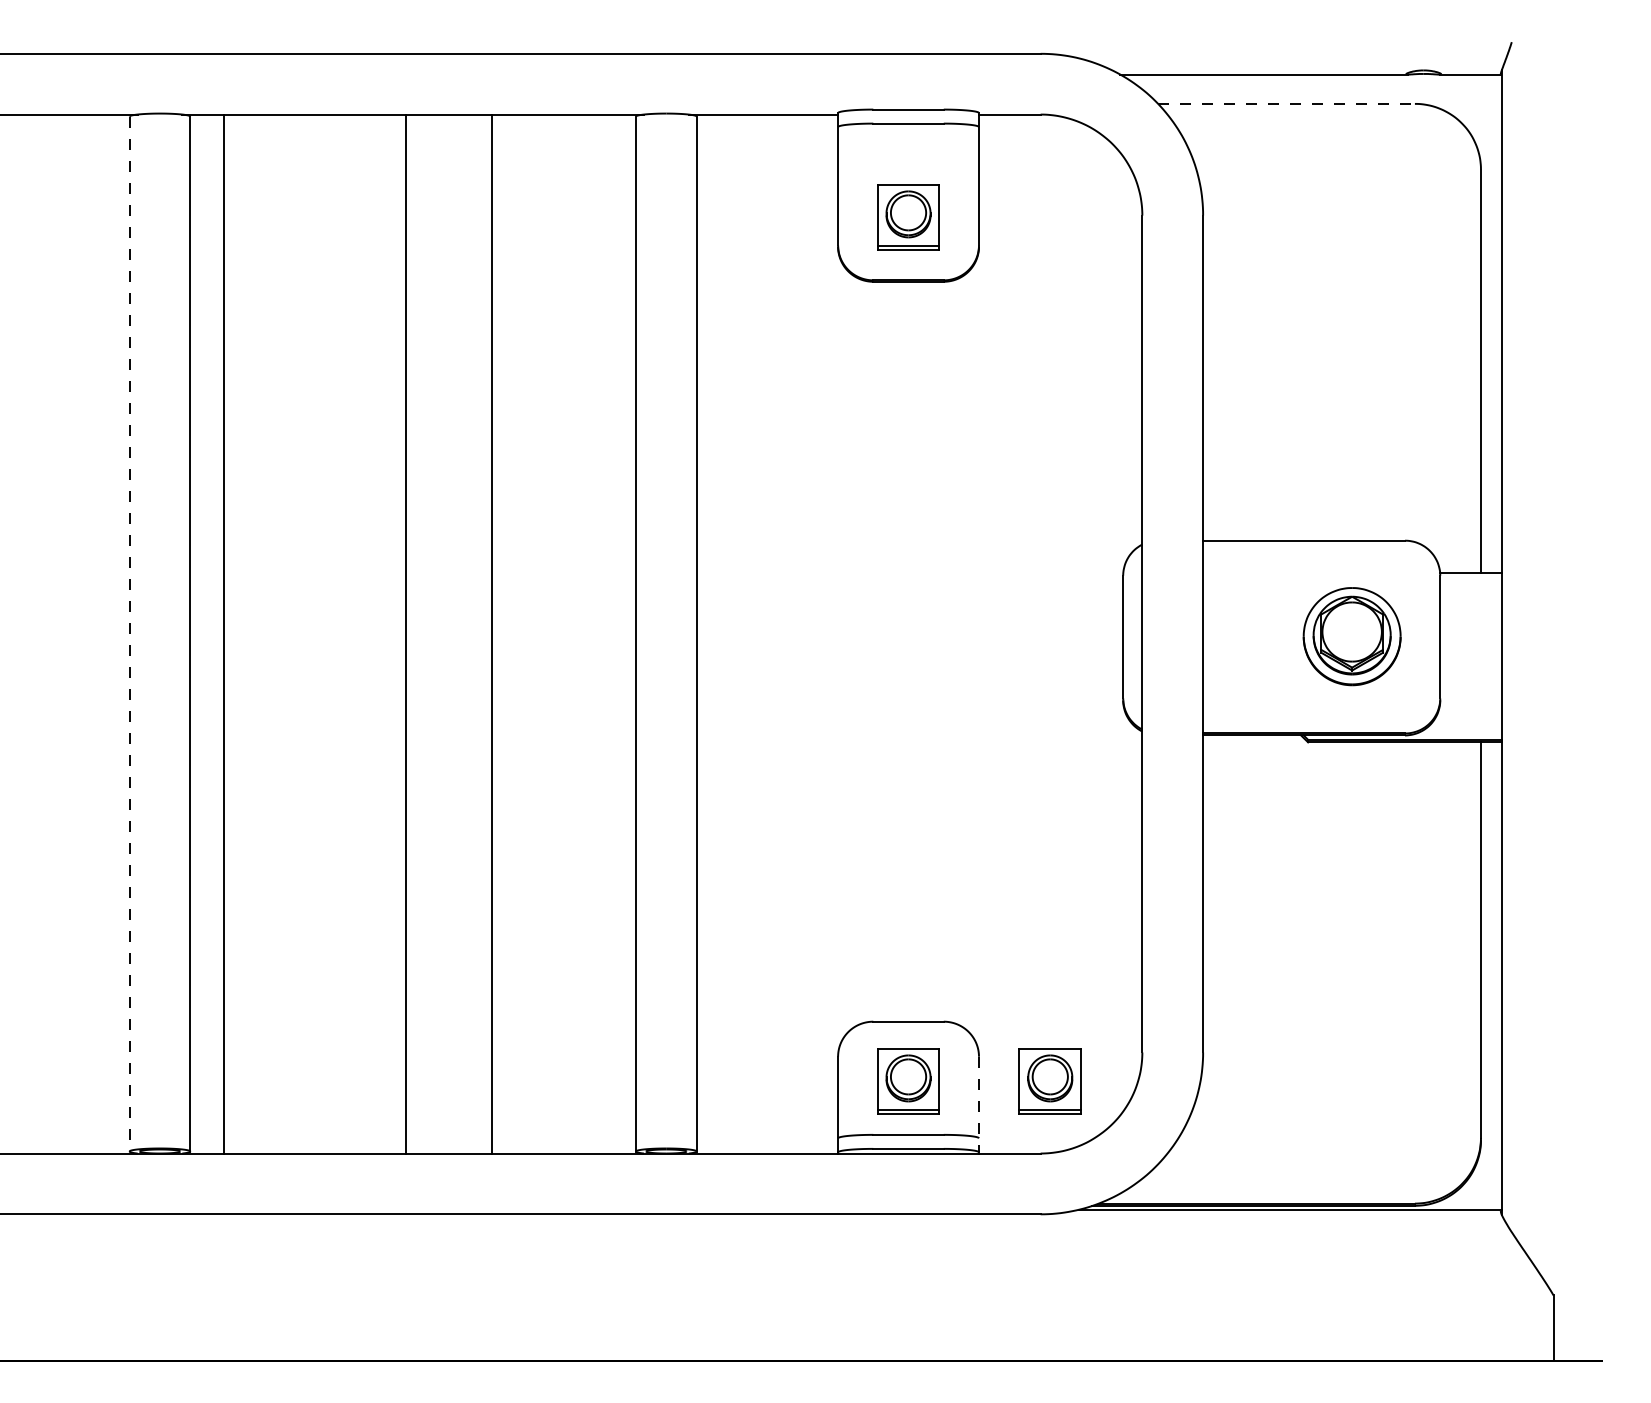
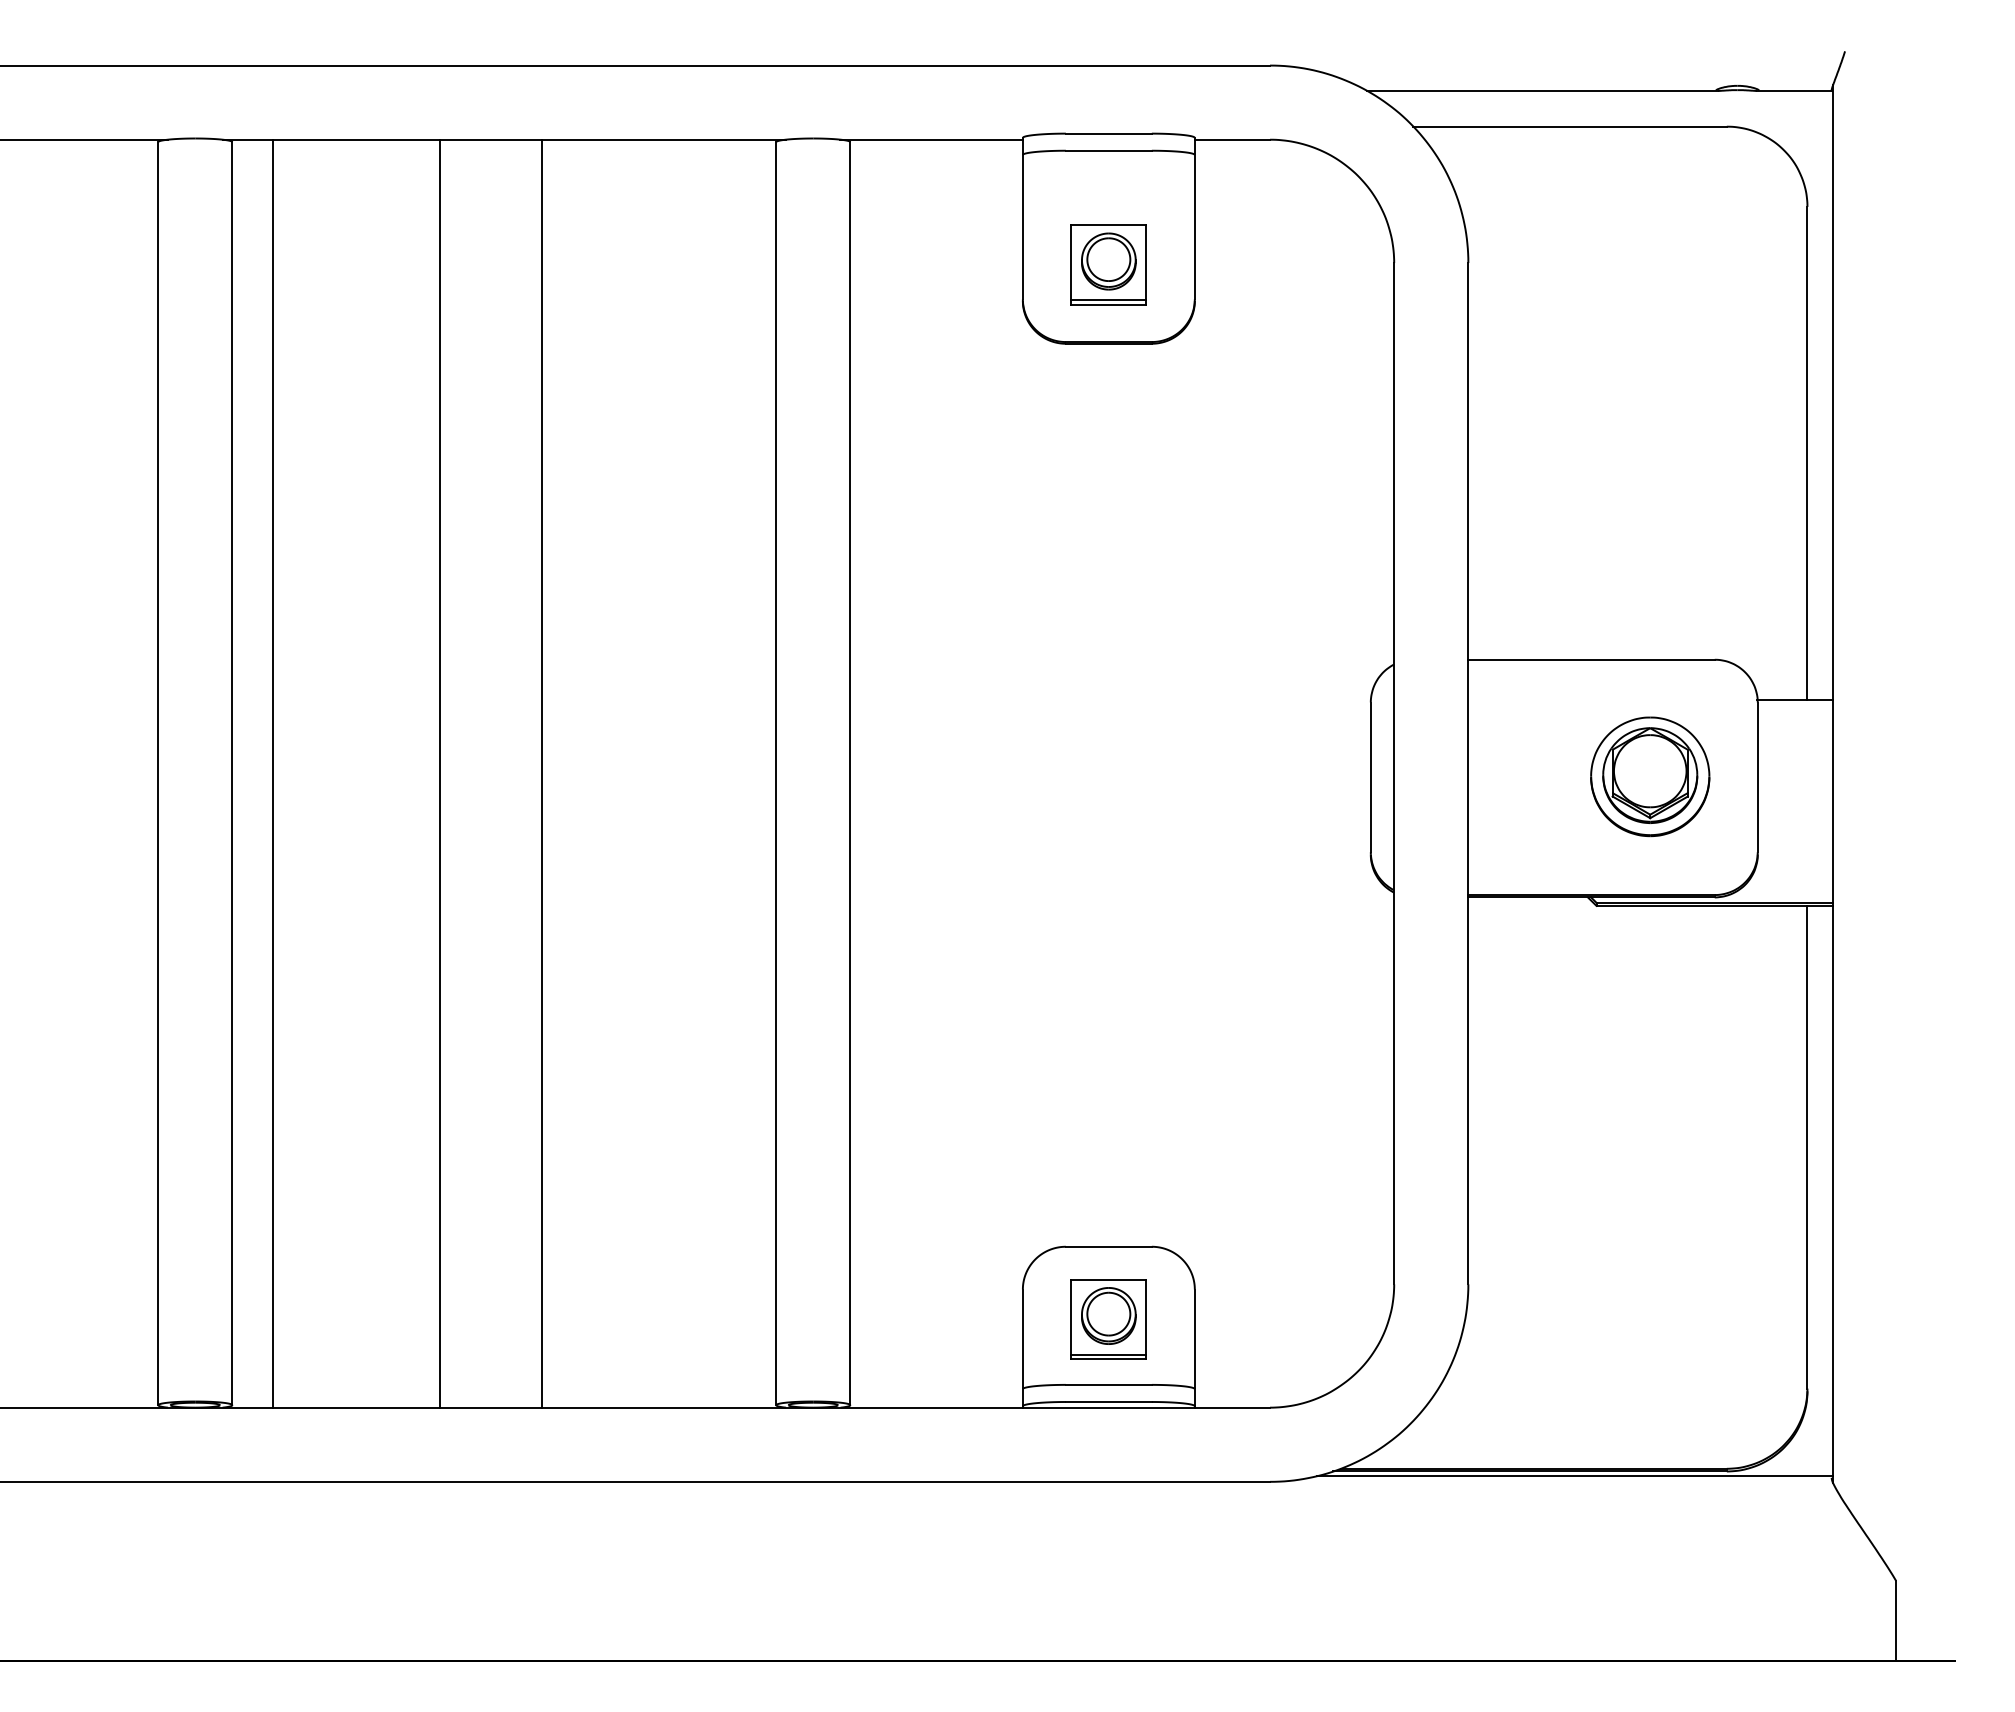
line: (1286, 103) -> (1570, 126), dashed -> solid
line: (129, 633) -> (158, 773), dashed -> solid
line: (405, 633) -> (439, 773), moved
line: (492, 633) -> (541, 773), moved
part: (1050, 1081) -> (1281, 1319), removed
line: (978, 1105) -> (1194, 1348), dashed -> solid

